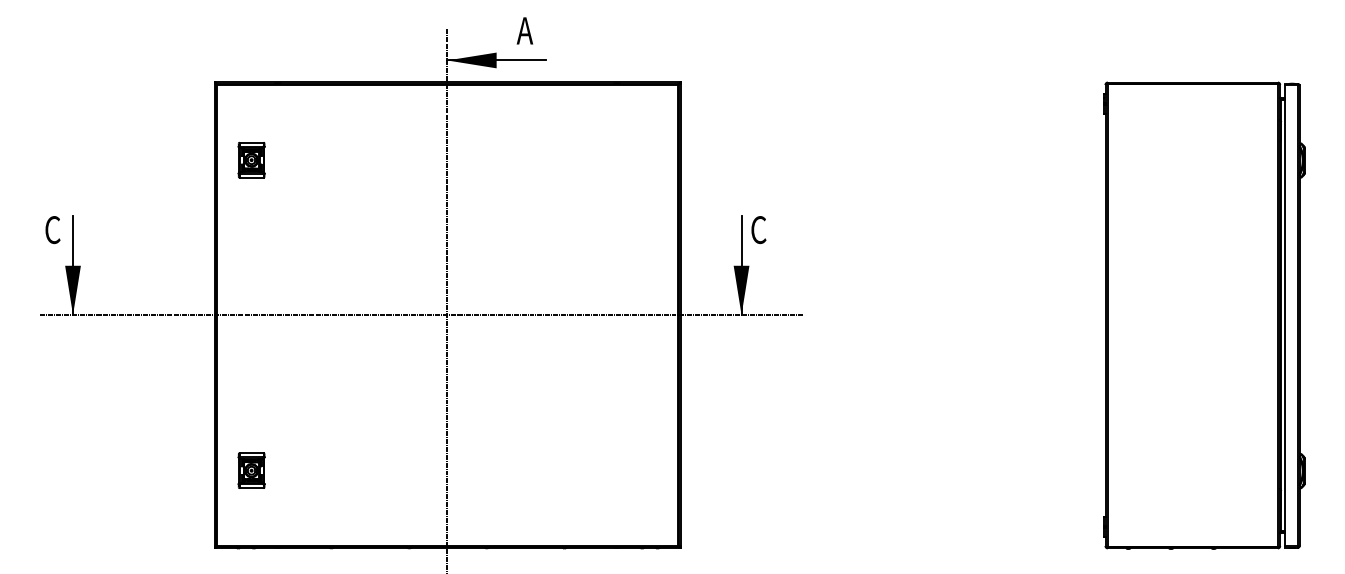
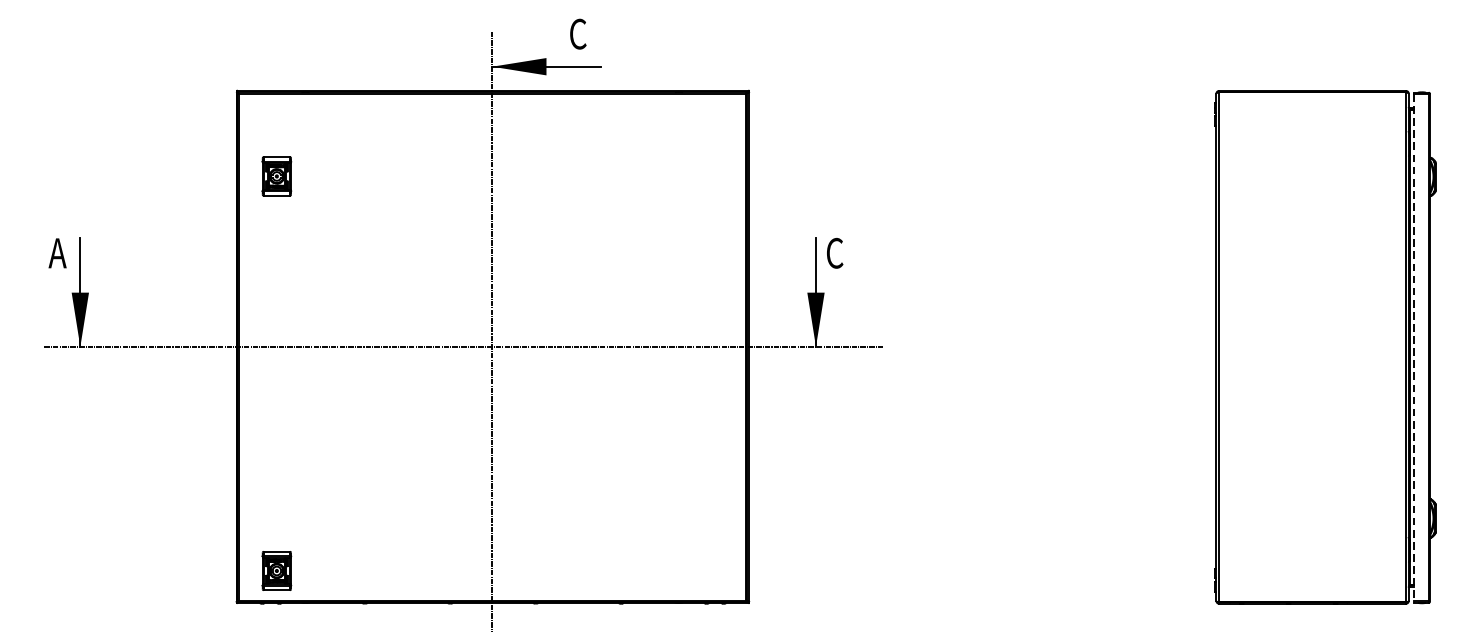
text: (524, 30) -> (577, 33), А -> С
text: (52, 230) -> (57, 253), С -> А
line: (1285, 315) -> (1414, 347), solid -> dashed
part: (251, 470) -> (276, 570), moved

